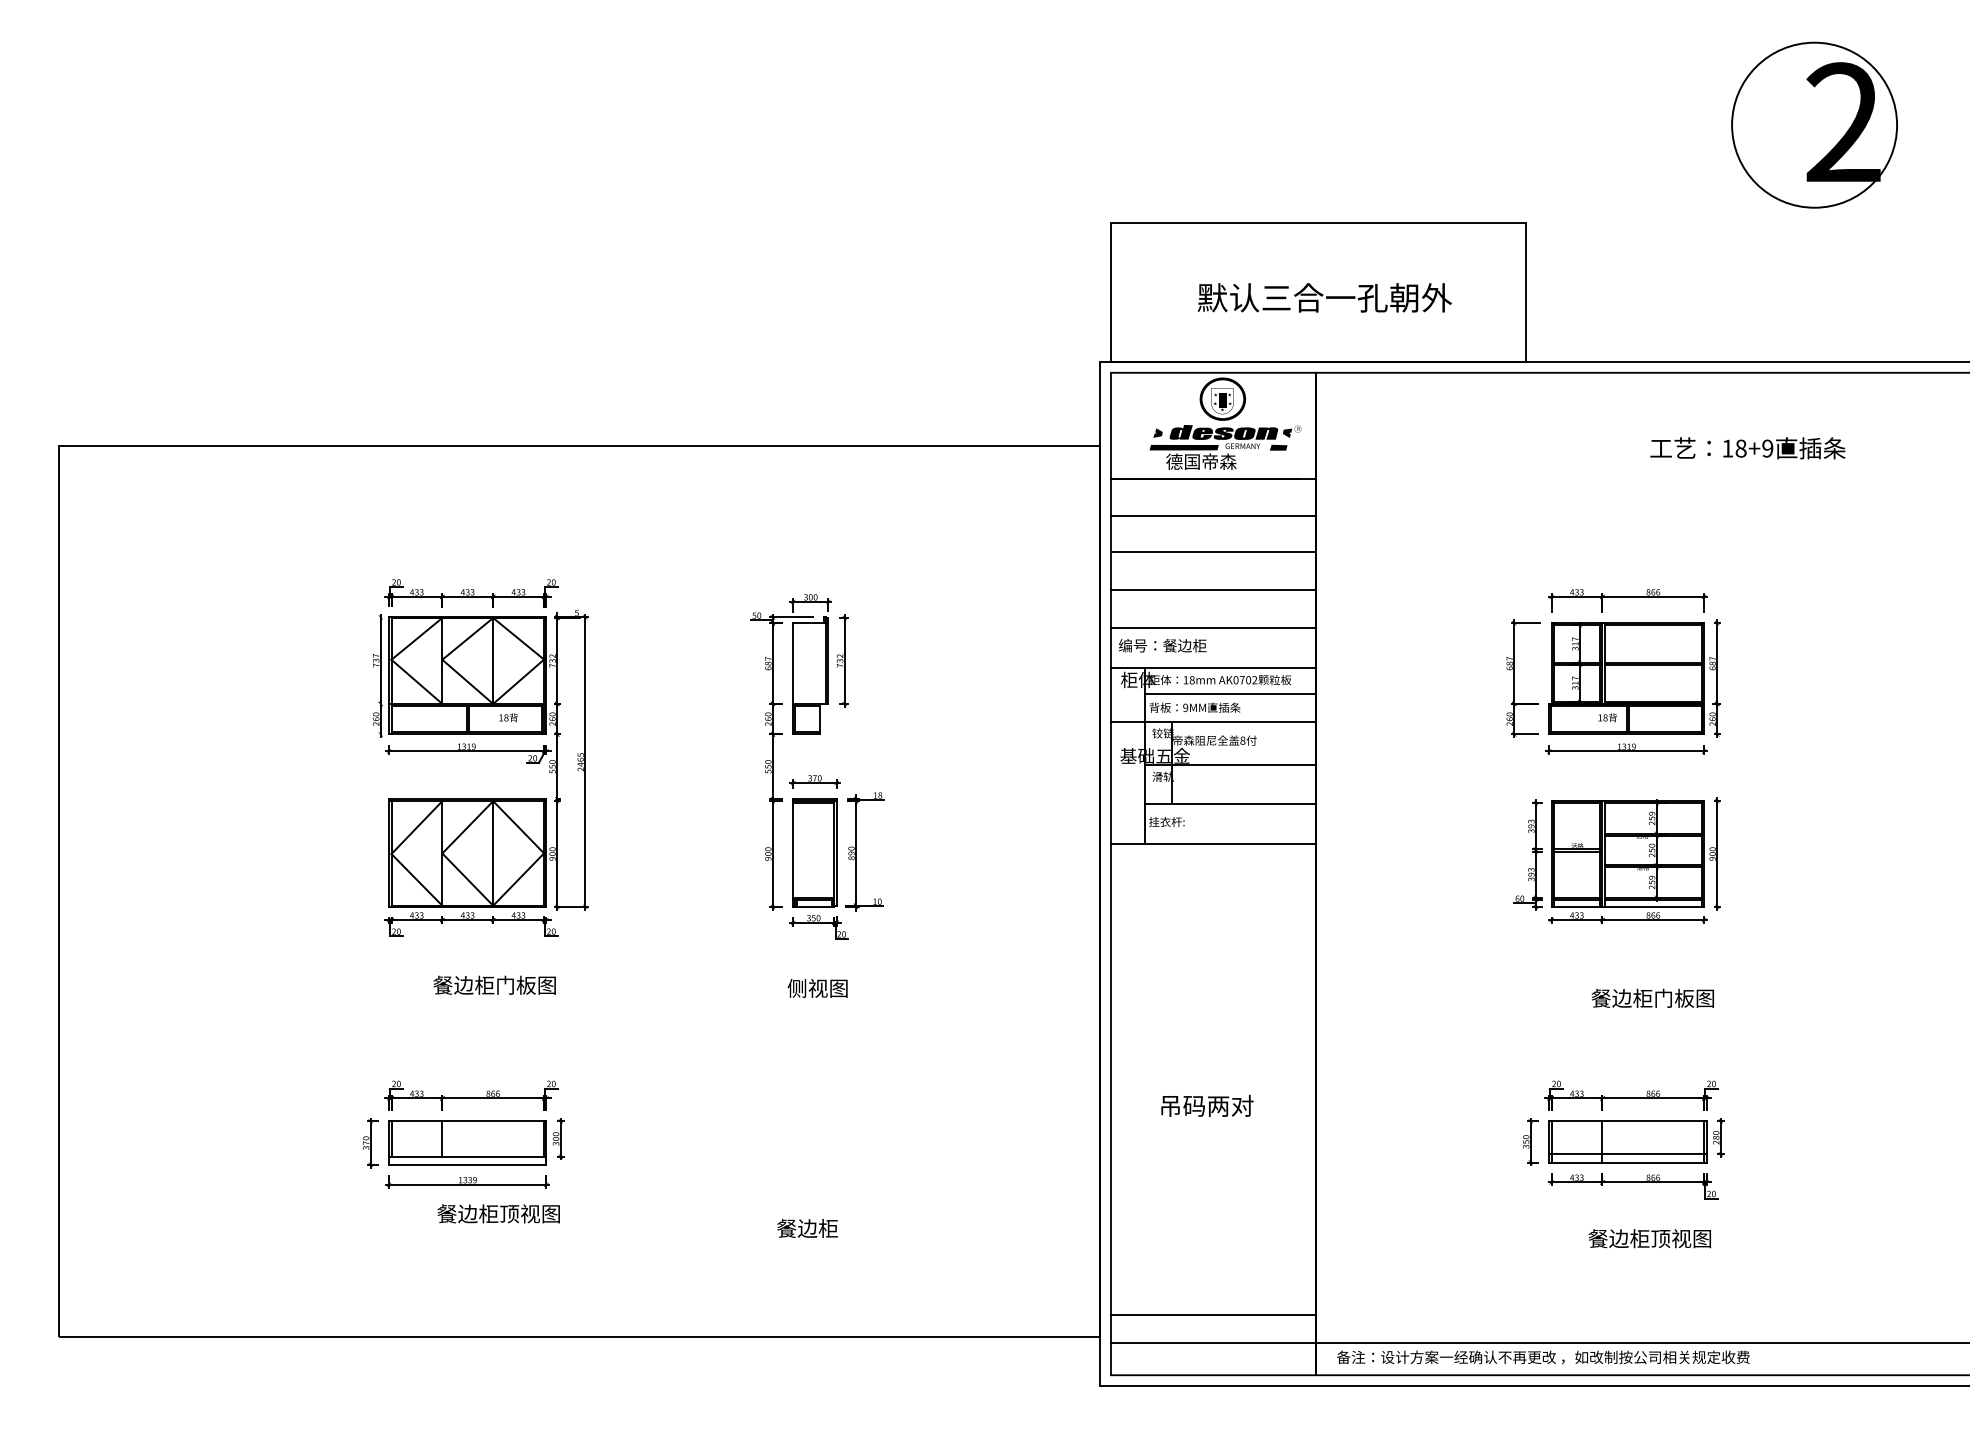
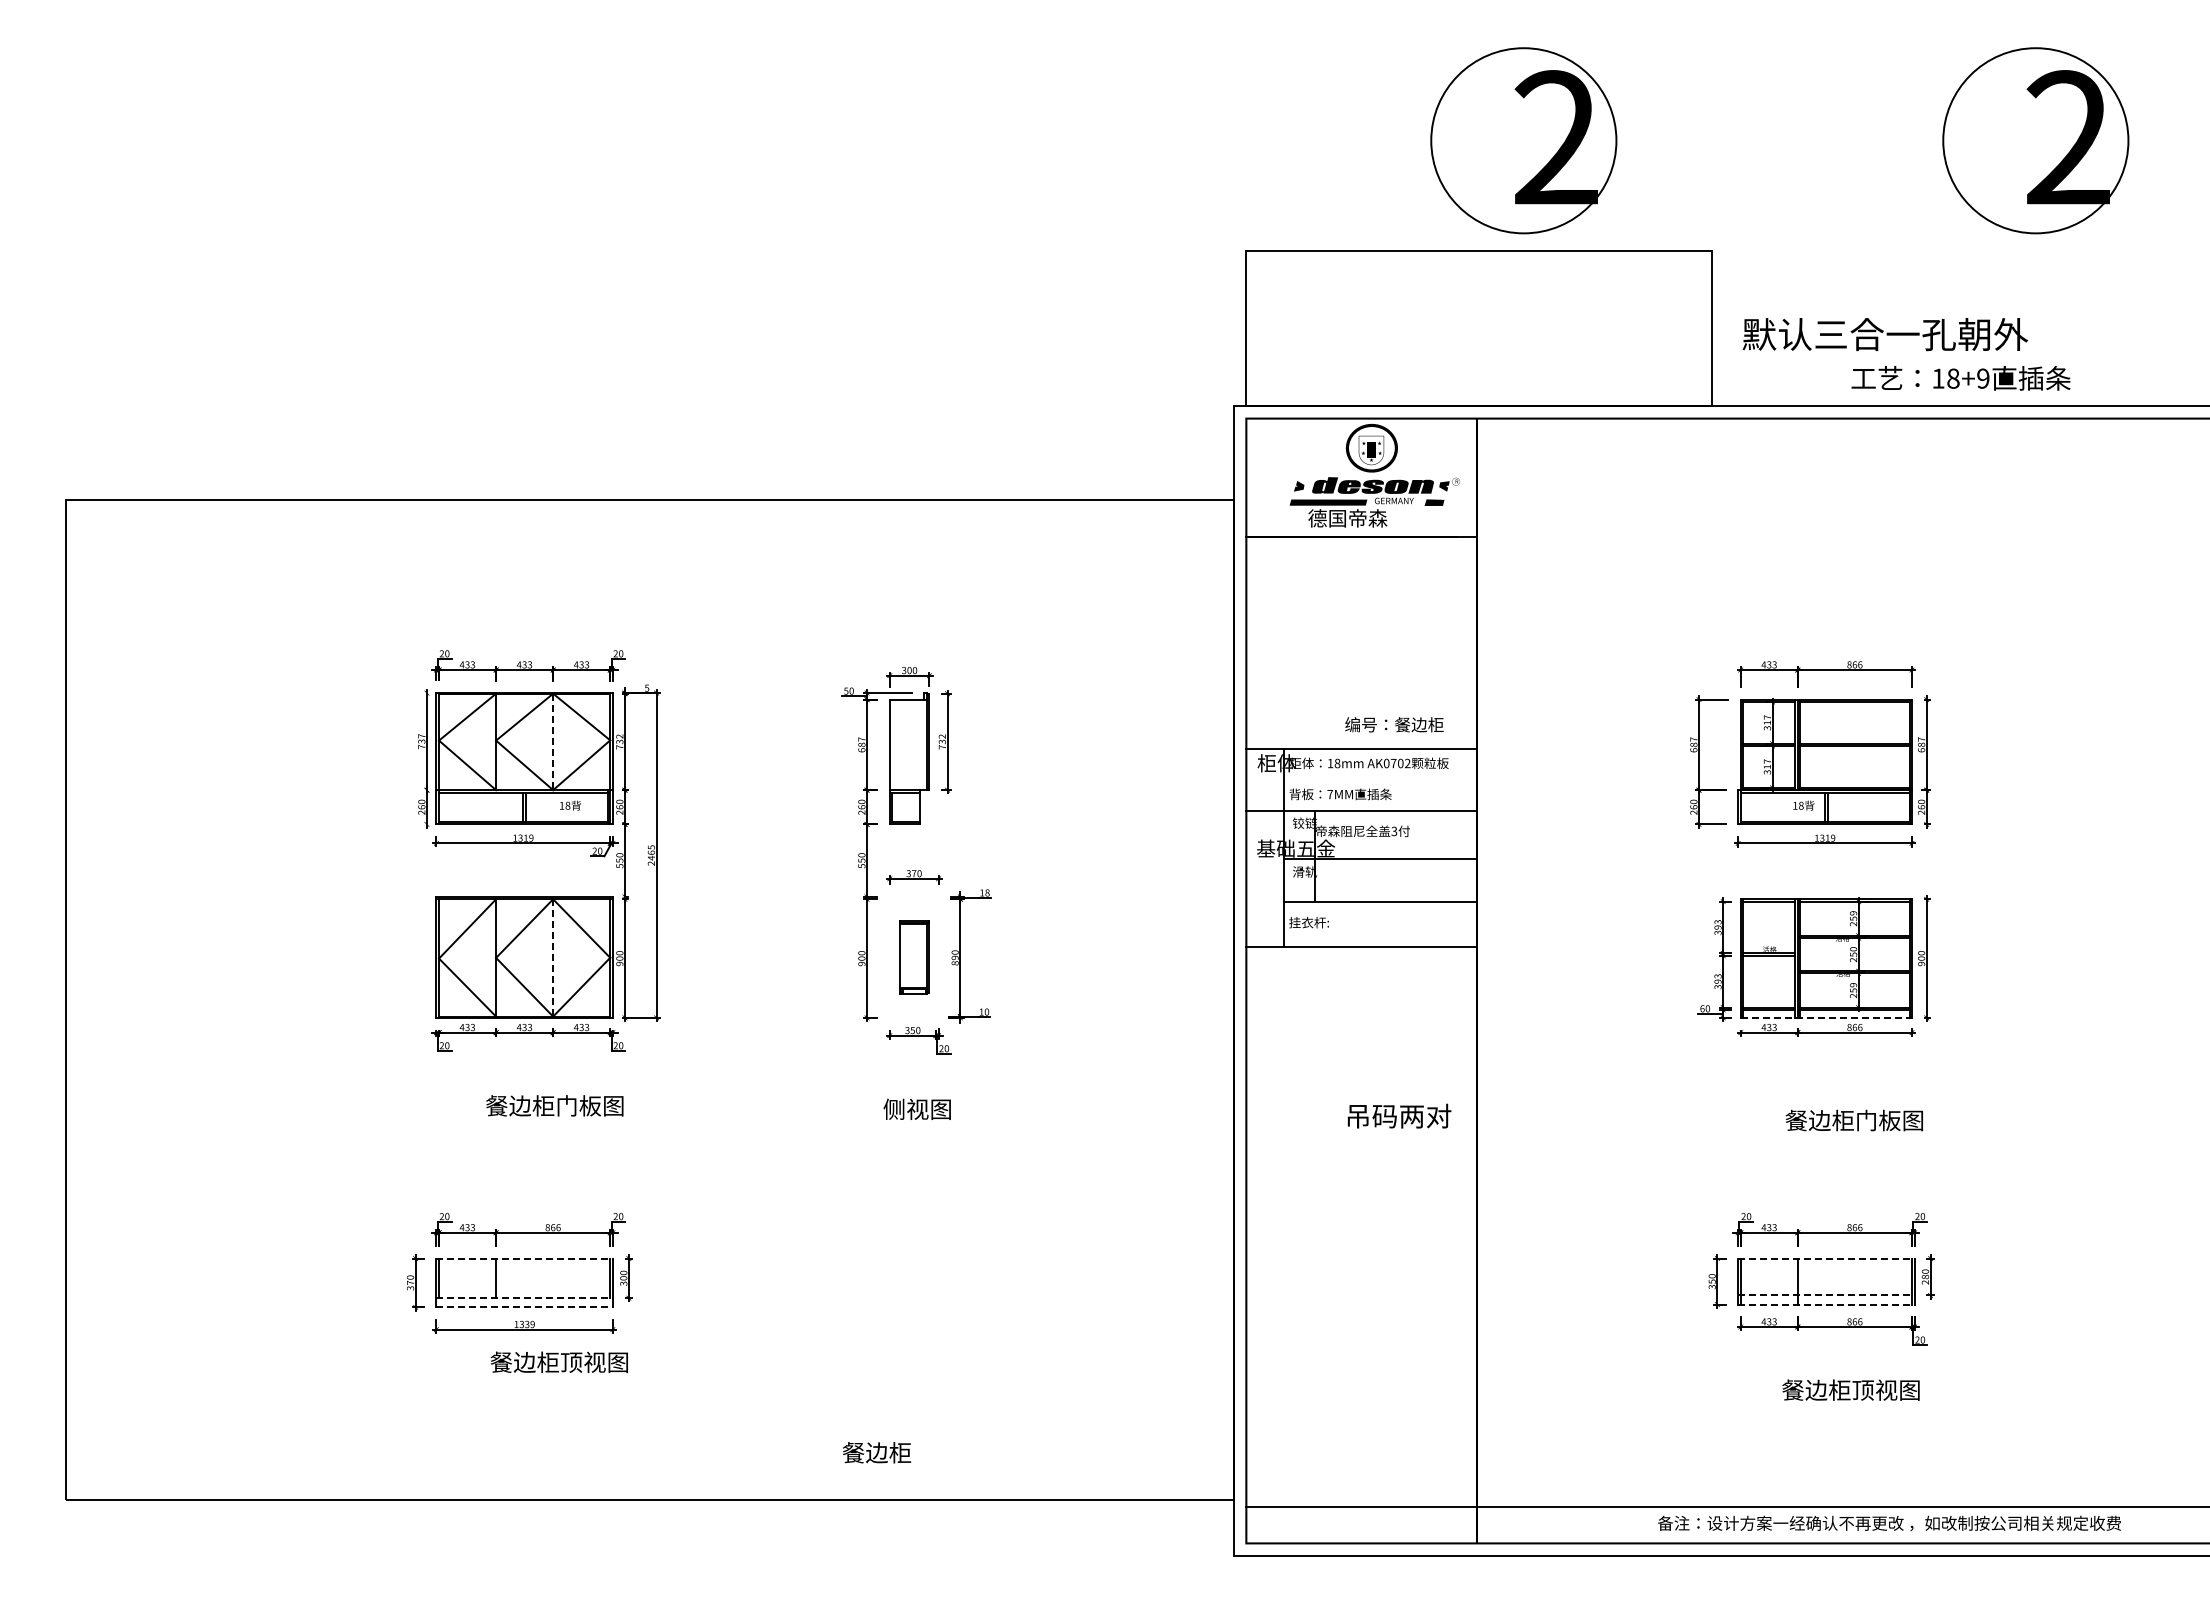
part: (1357, 124) -> (1523, 140), added
text: (1324, 297) -> (1885, 334), moved
text: (1747, 448) -> (1960, 378), moved
line: (1213, 515) -> (1361, 578), removed
line: (1213, 552) -> (1361, 620), removed
line: (1213, 590) -> (1361, 662), removed
line: (1213, 627) -> (1361, 704), removed
text: (1162, 645) -> (1394, 724), moved
line: (493, 661) -> (553, 742), solid -> dashed
line: (1230, 694) -> (1380, 779), removed
text: (1185, 707) -> (1330, 794), 9MM -> 7MM
text: (1243, 740) -> (1394, 831), 8 -> 3
line: (493, 853) -> (553, 957), solid -> dashed
part: (815, 853) -> (914, 957), size x0.6
line: (1628, 906) -> (1826, 1017), solid -> dashed
text: (1207, 1105) -> (1399, 1115), moved
line: (468, 1121) -> (525, 1258), solid -> dashed
line: (1628, 1121) -> (1826, 1258), solid -> dashed
line: (1628, 1154) -> (1826, 1295), solid -> dashed
line: (468, 1156) -> (525, 1298), solid -> dashed
line: (1628, 1162) -> (1826, 1304), solid -> dashed
line: (468, 1165) -> (525, 1307), solid -> dashed
text: (808, 1228) -> (877, 1452), moved
line: (1213, 1314) -> (1361, 1475), removed
text: (1543, 1357) -> (1889, 1523), moved

